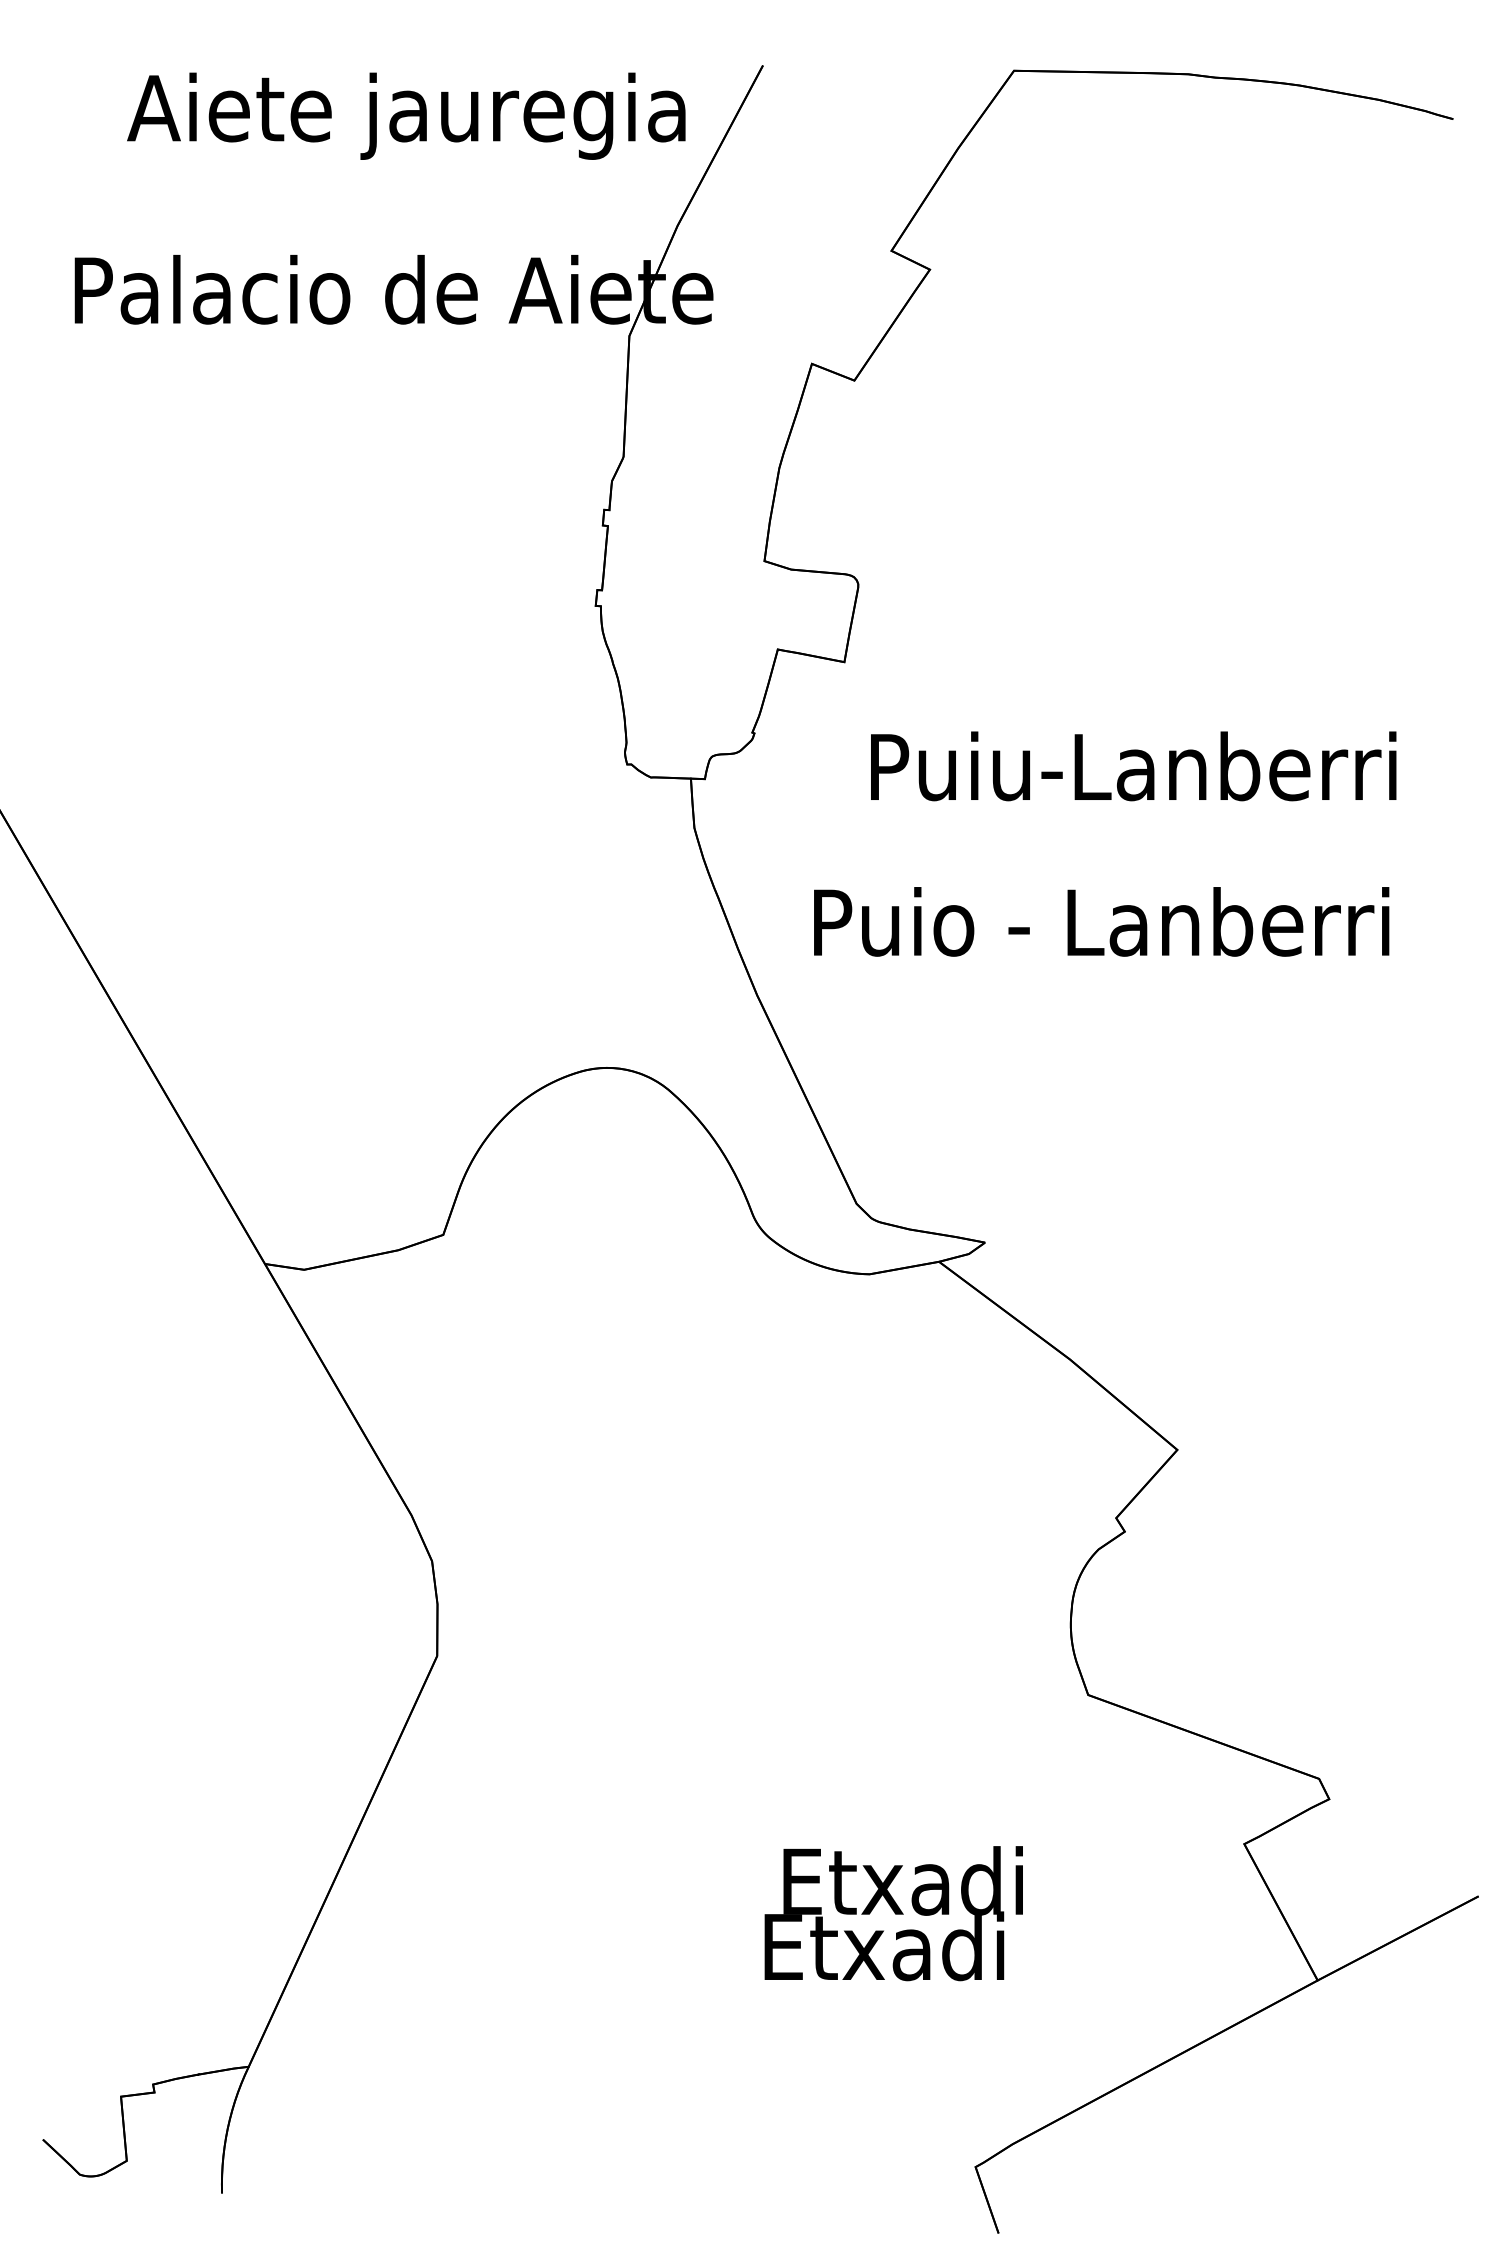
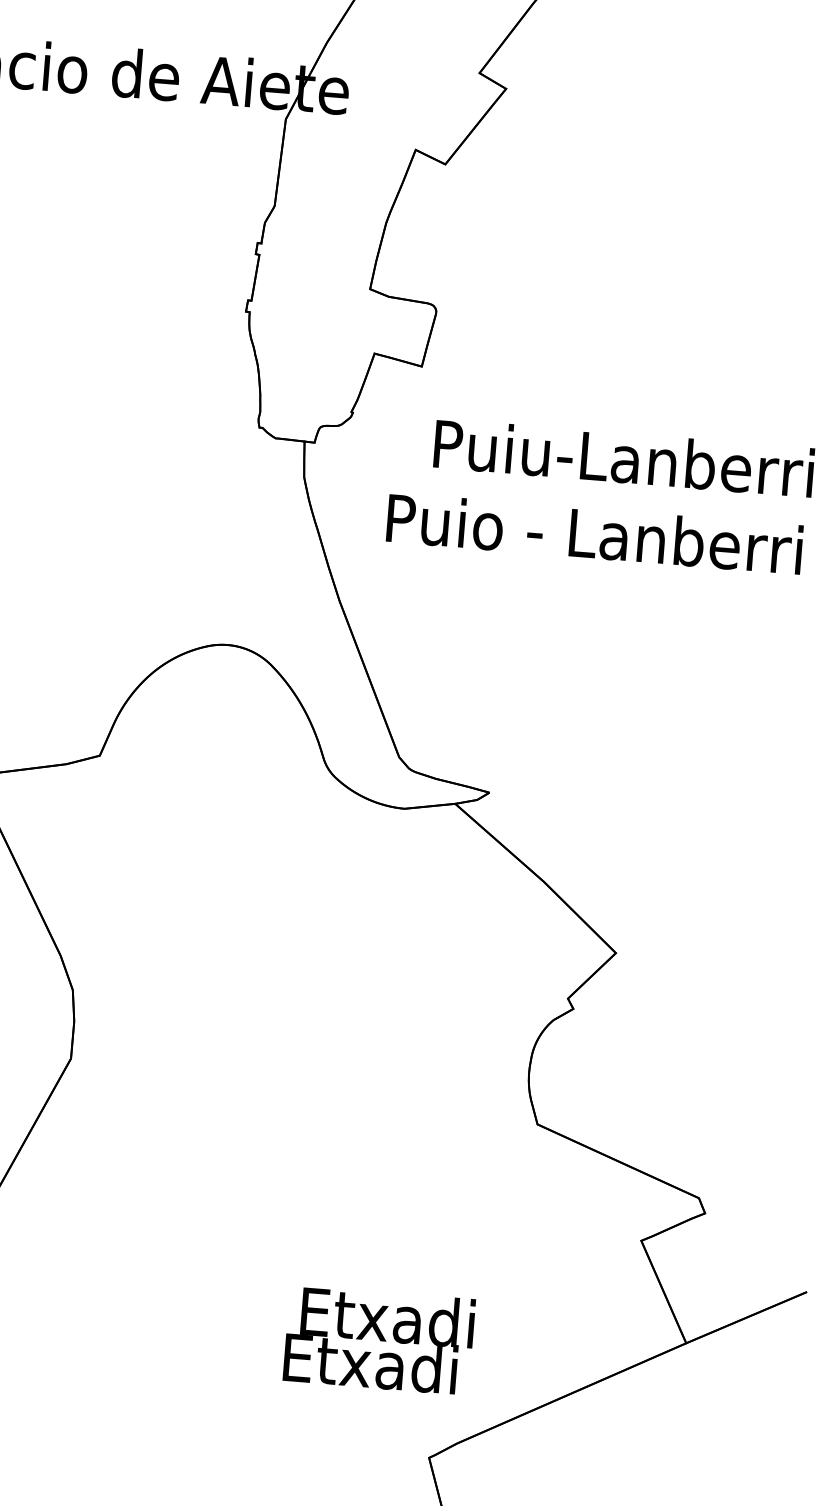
text: (1101, 921) -> (594, 533), moved
text: (893, 1913) -> (379, 1340), moved

